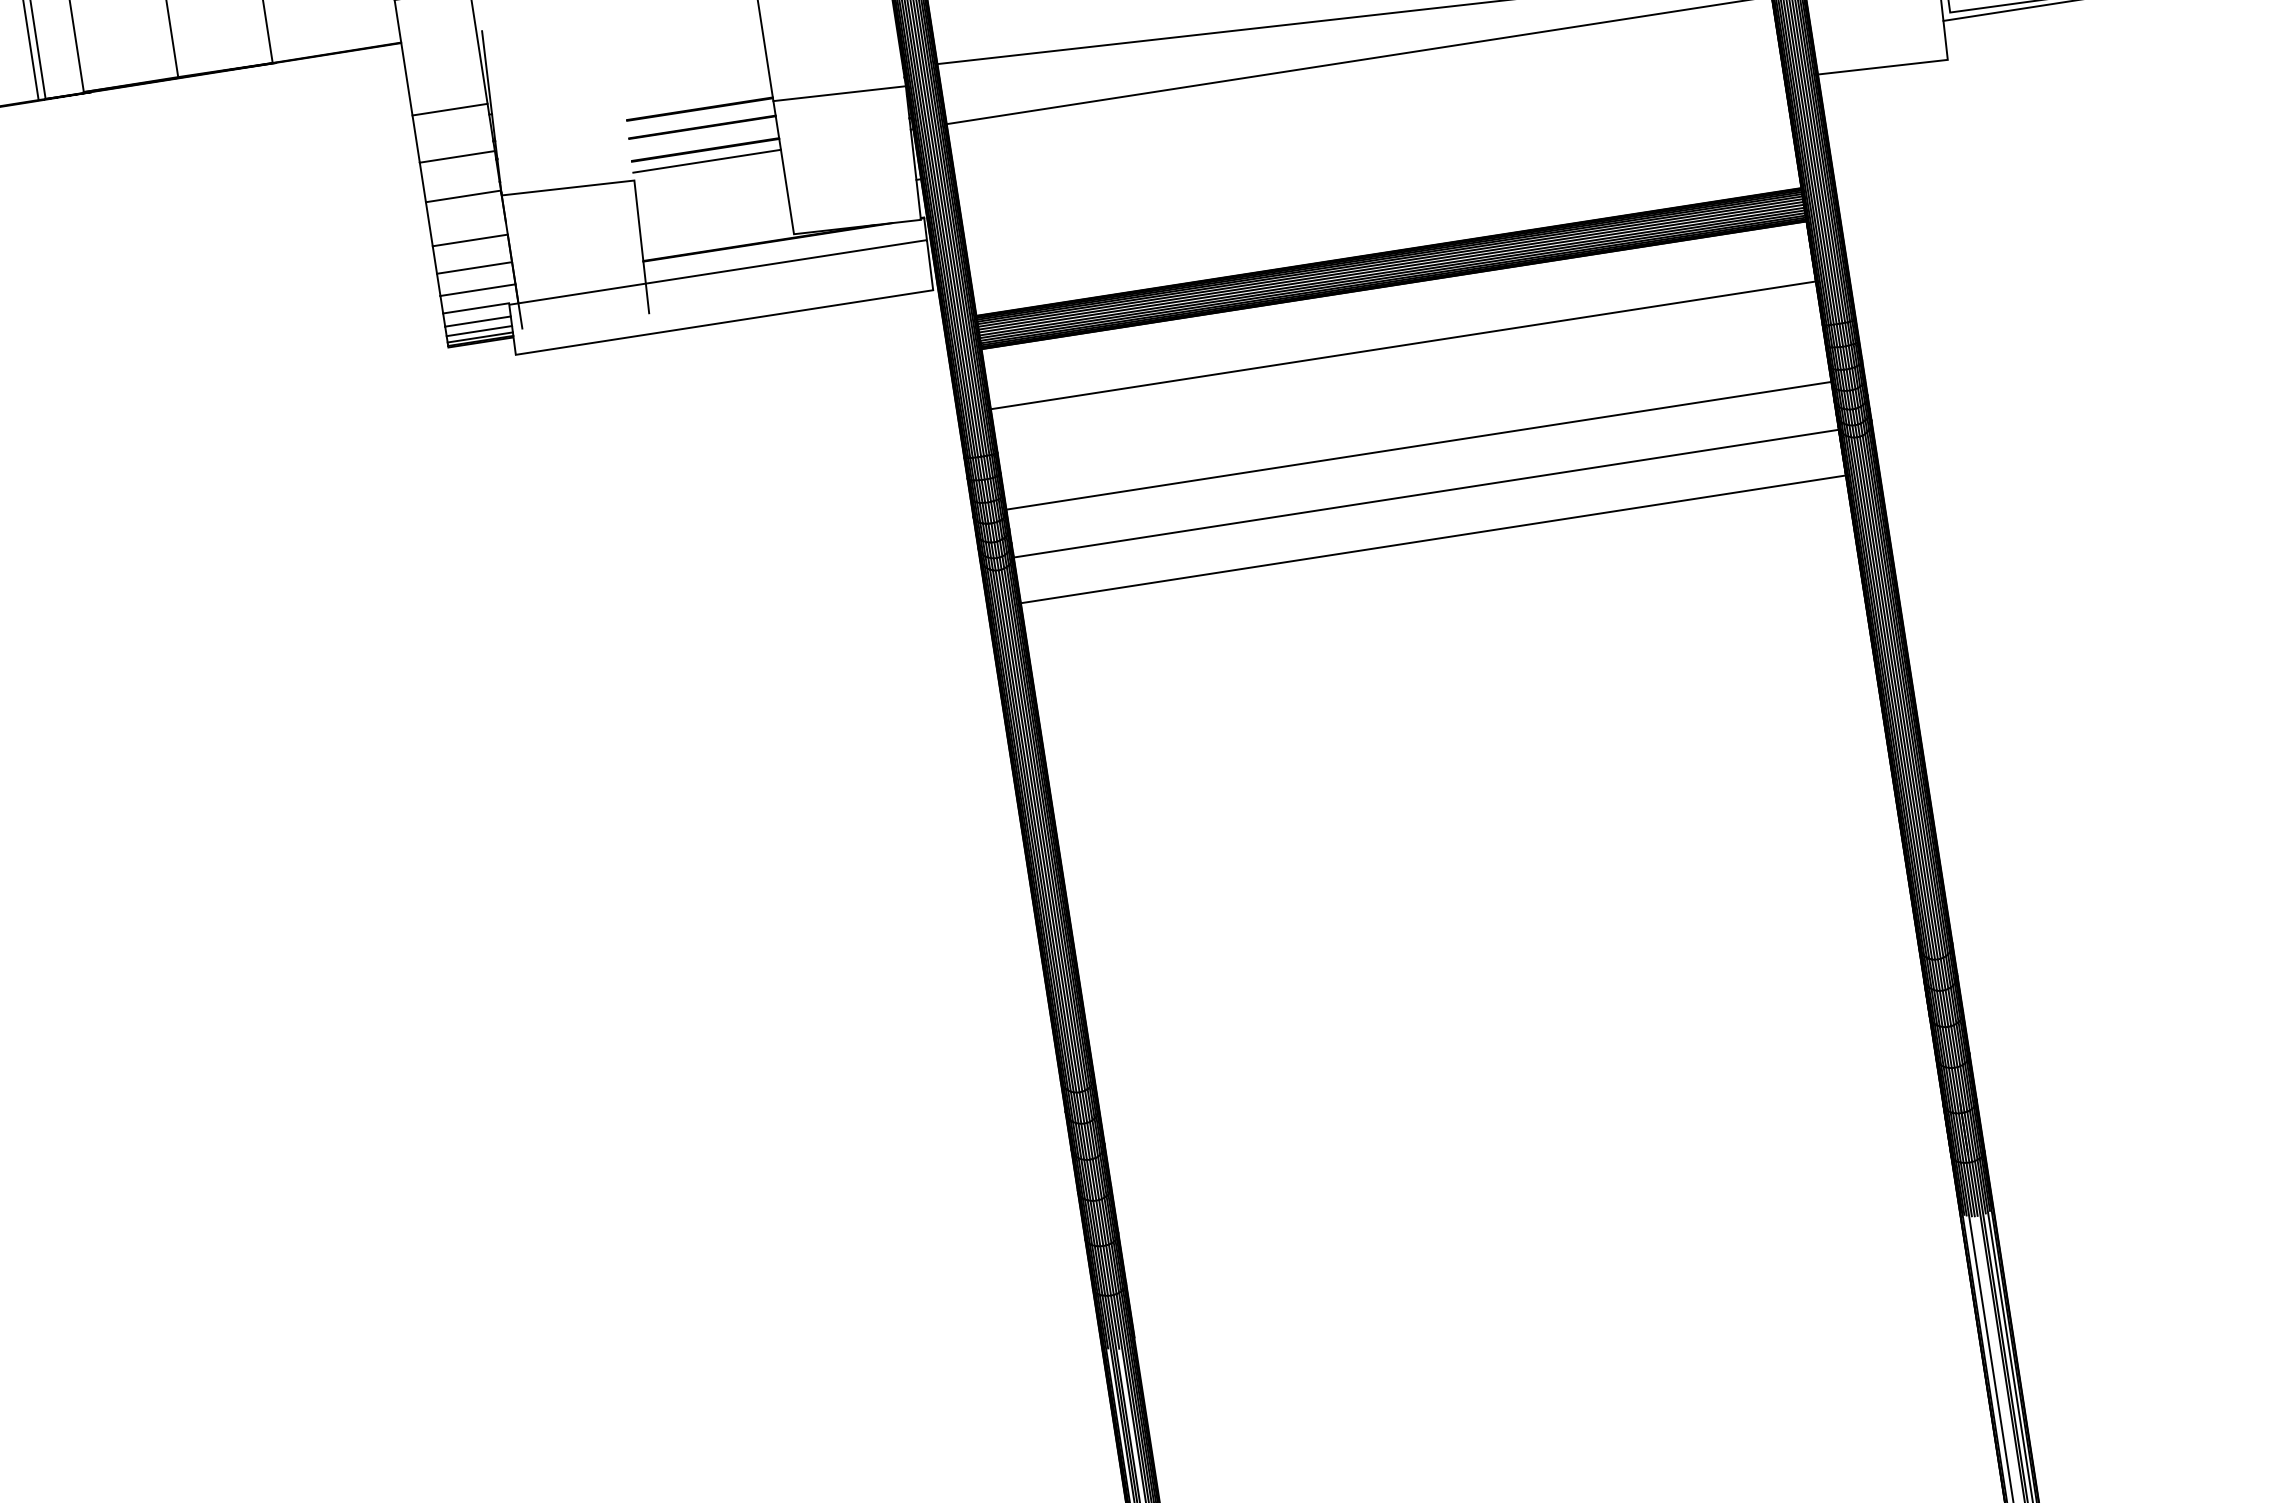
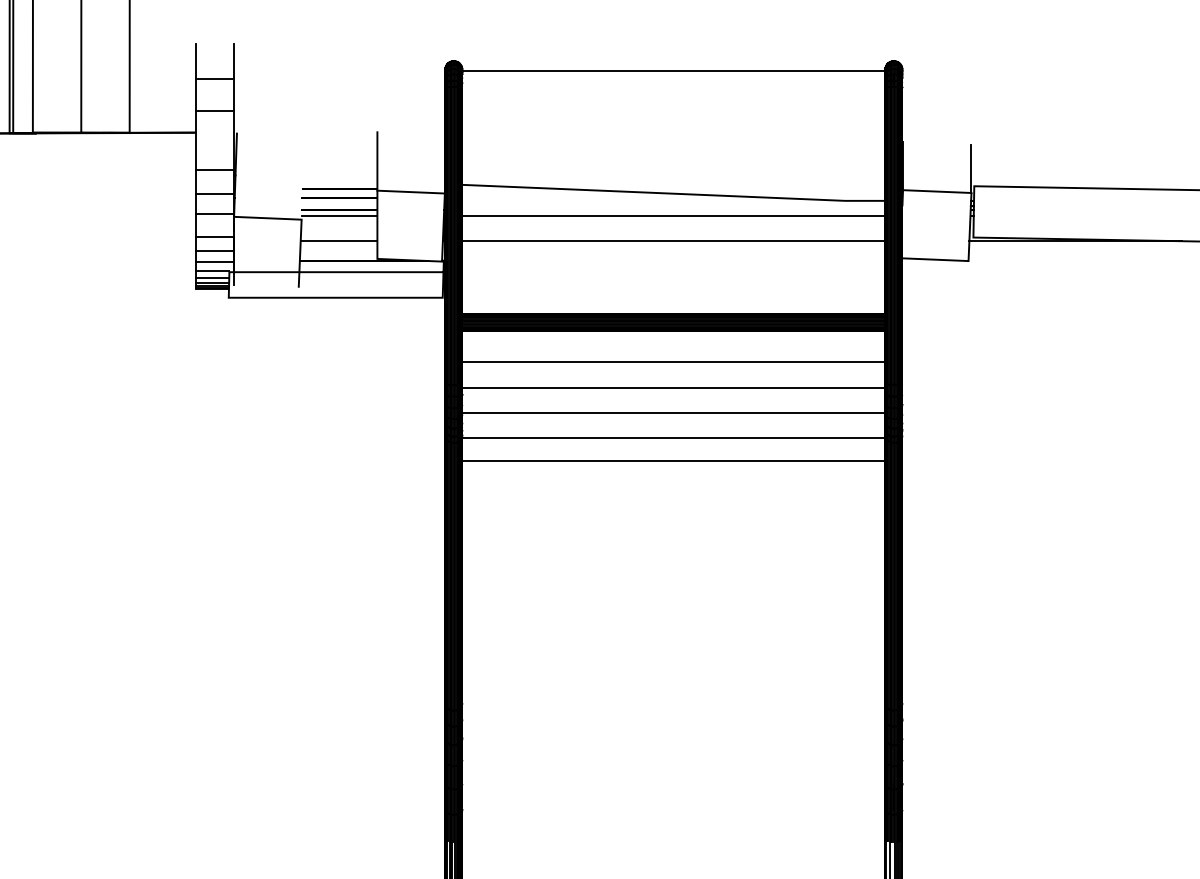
line: (1366, 110) -> (673, 241), added
line: (712, 211) -> (338, 241), added
line: (1410, 395) -> (673, 387), added

